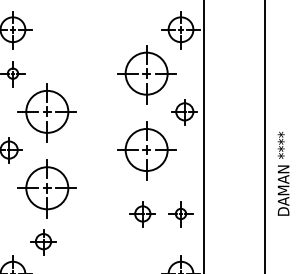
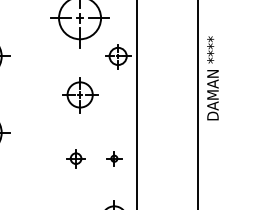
part: (146, 150) -> (79, 95), size x0.6
text: (283, 173) -> (212, 78), moved
part: (142, 214) -> (75, 159), size x0.7
part: (180, 214) -> (113, 159), size x0.6

